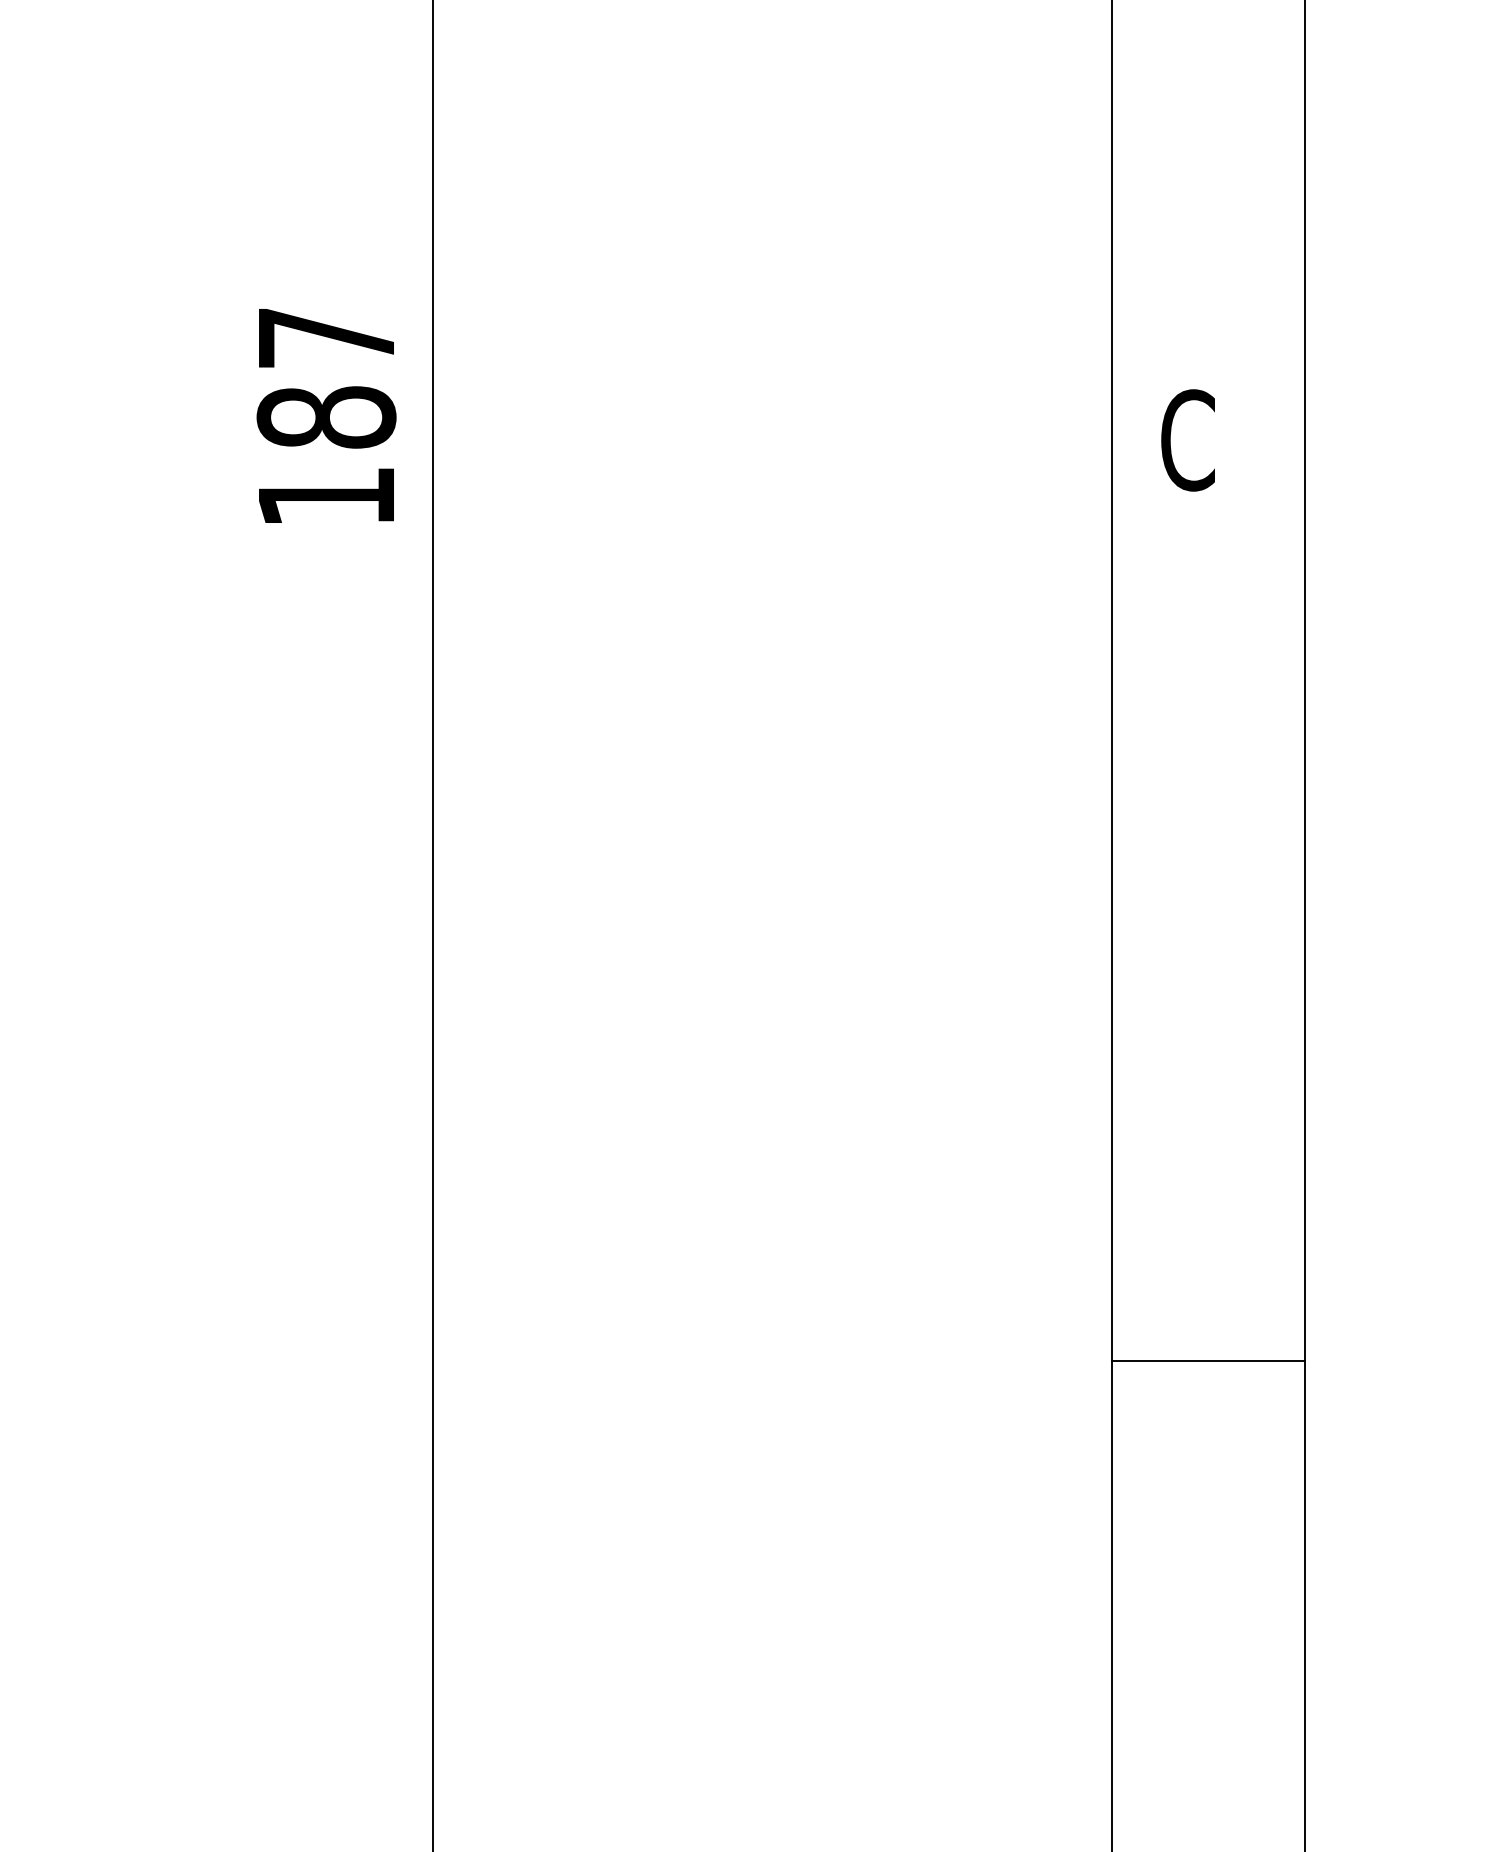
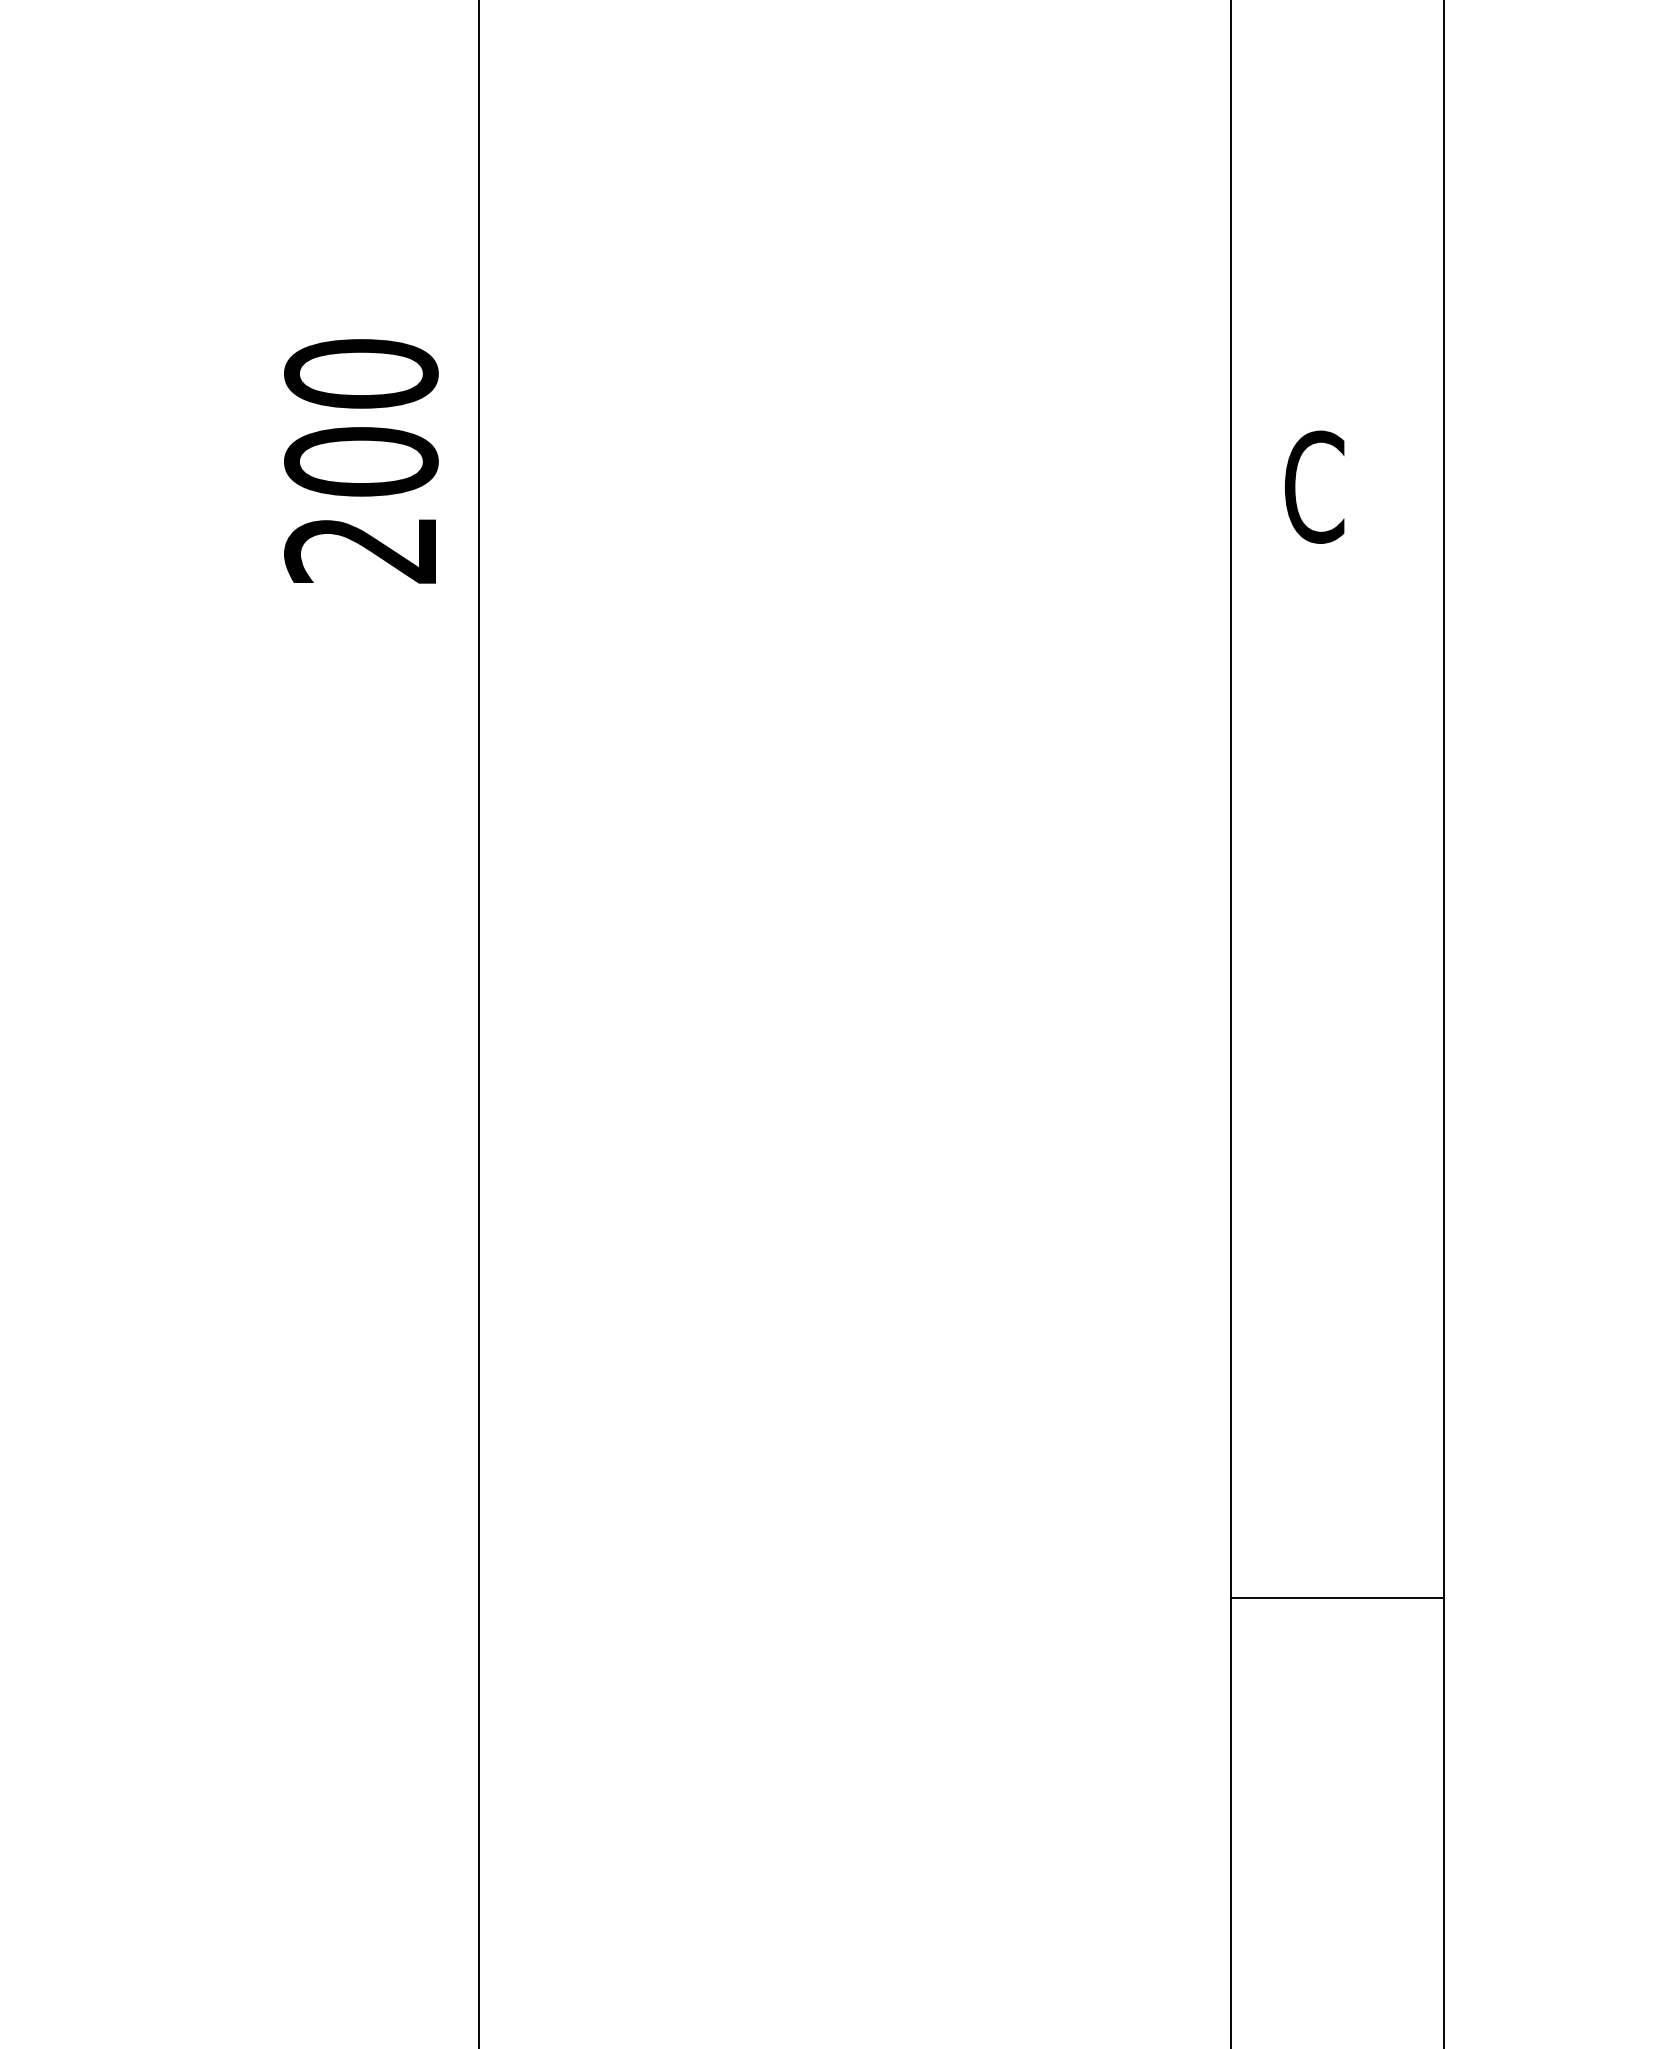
text: (326, 417) -> (361, 461), 187 -> 200
line: (1208, 1360) -> (1337, 1597), moved

